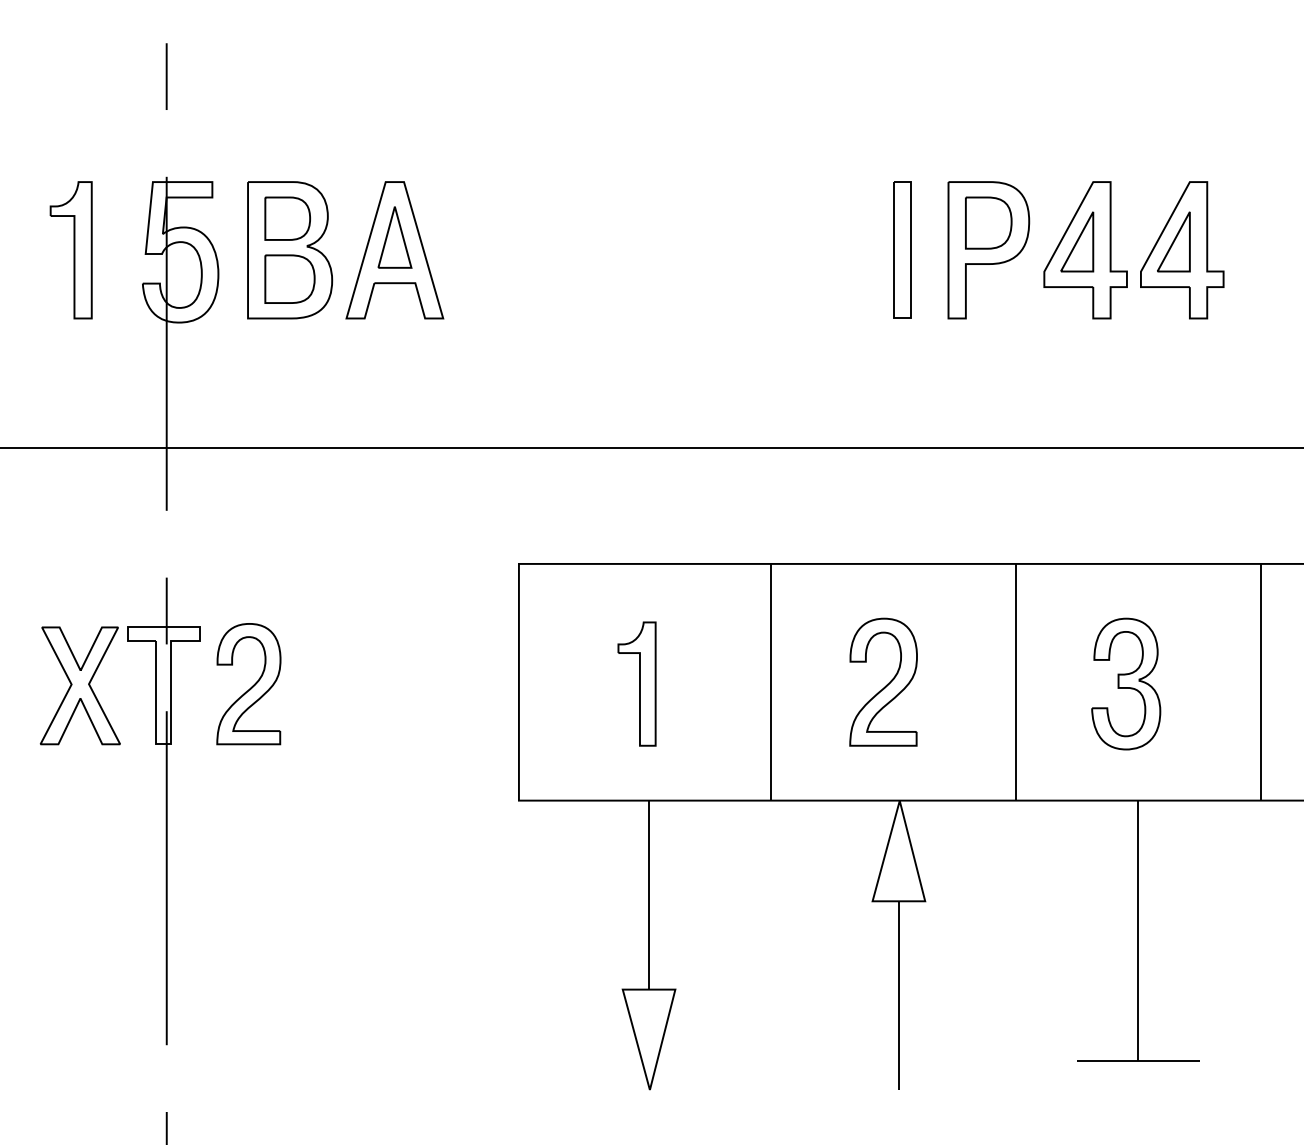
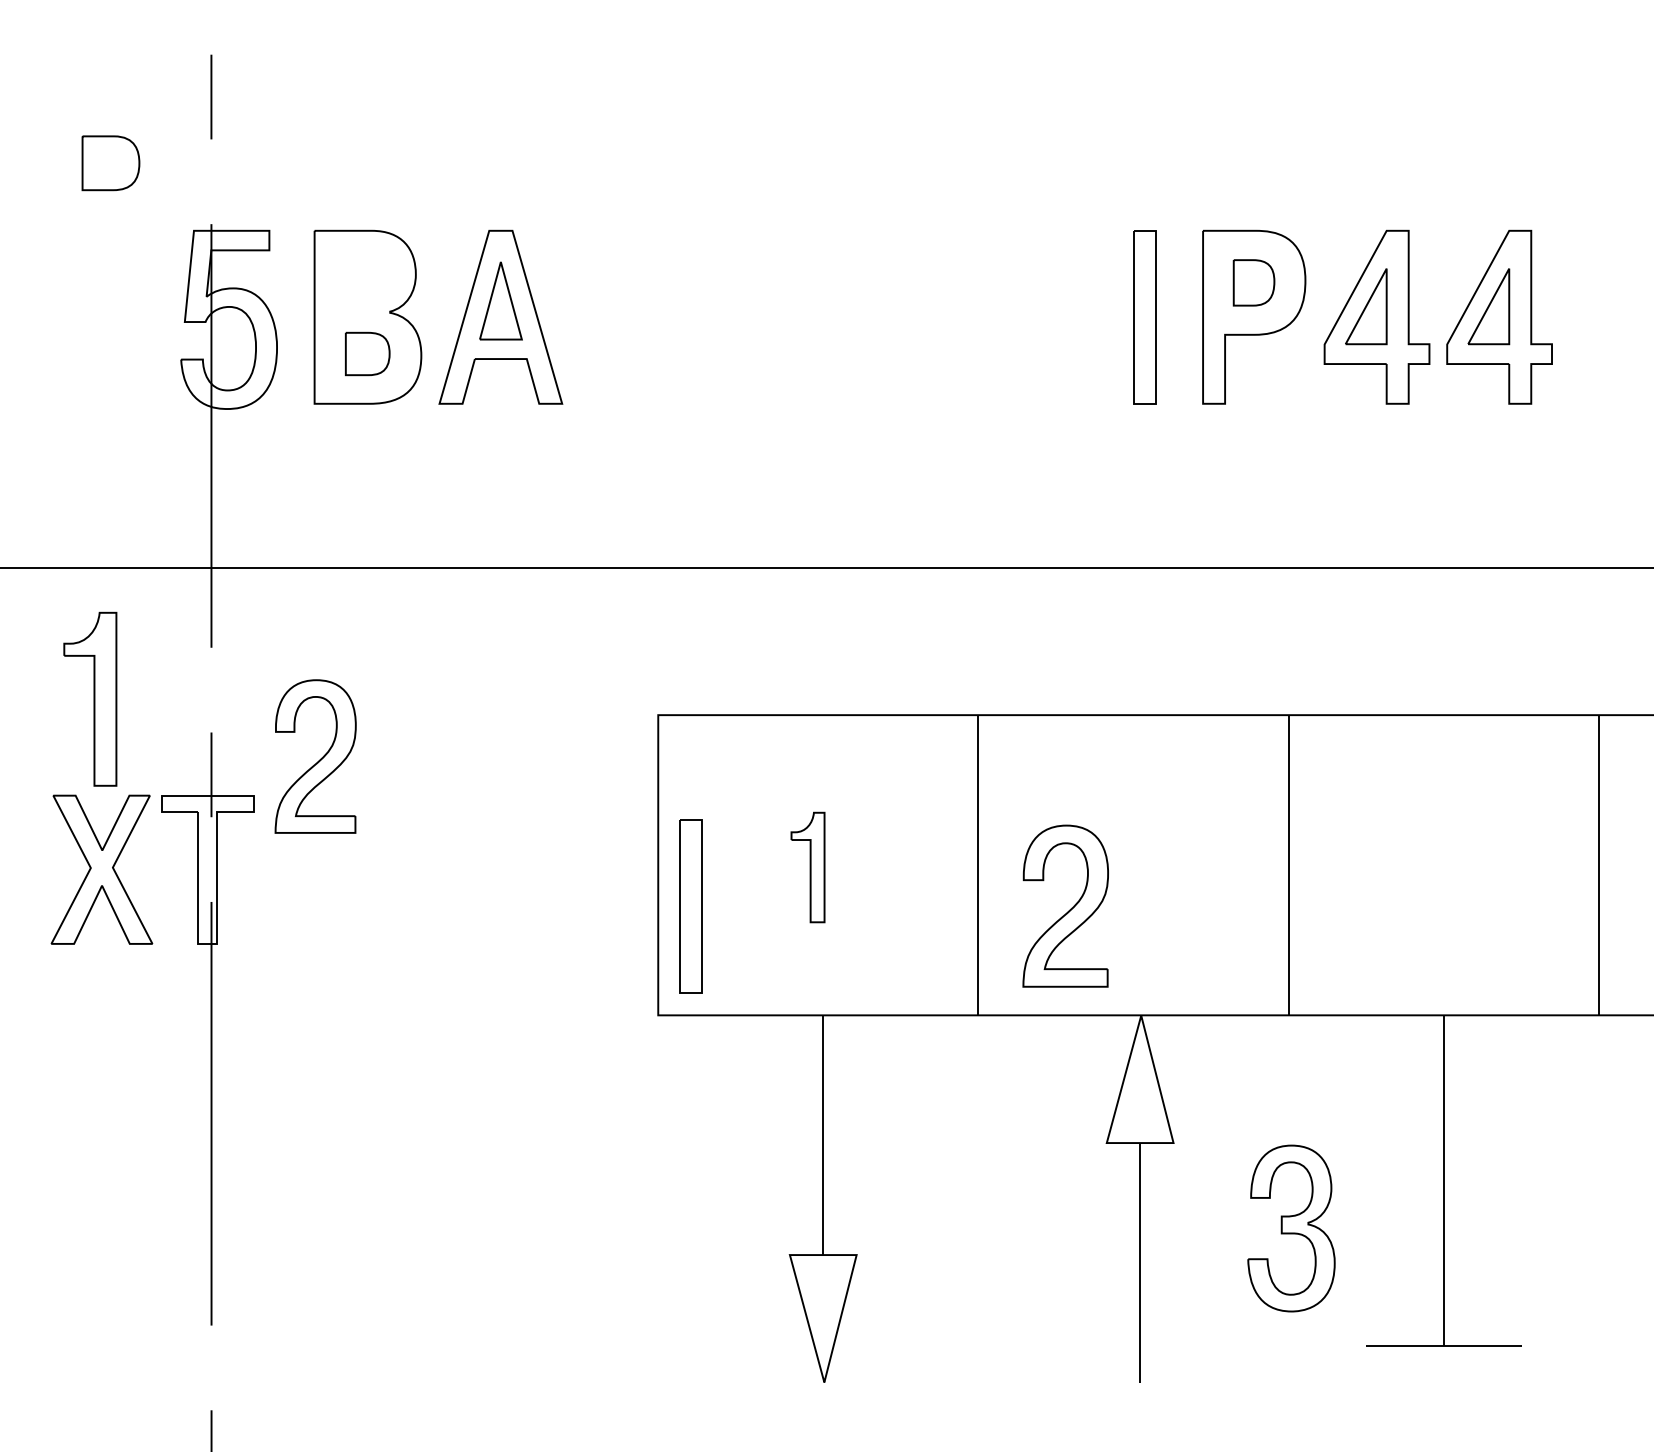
part: (287, 218) -> (110, 163), moved
part: (988, 222) -> (1253, 282), size x0.7
part: (71, 249) -> (90, 698), moved
part: (289, 278) -> (367, 353), size x0.7
part: (883, 681) -> (1065, 905), moved
part: (248, 684) -> (315, 756), moved
part: (636, 684) -> (807, 867), size x0.7
part: (1126, 684) -> (1291, 1228), moved
part: (544, 714) -> (690, 906), added

